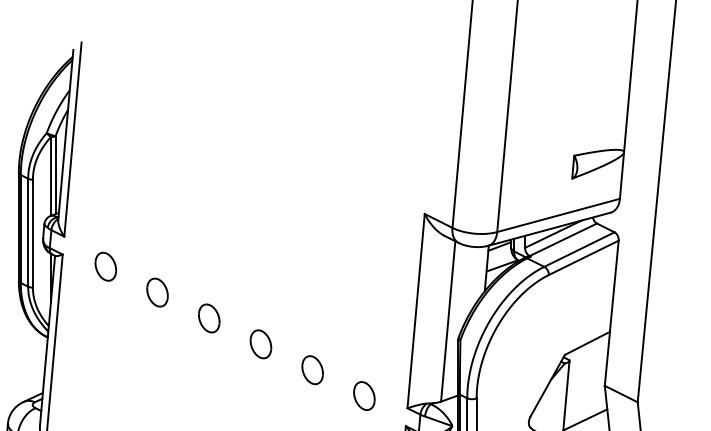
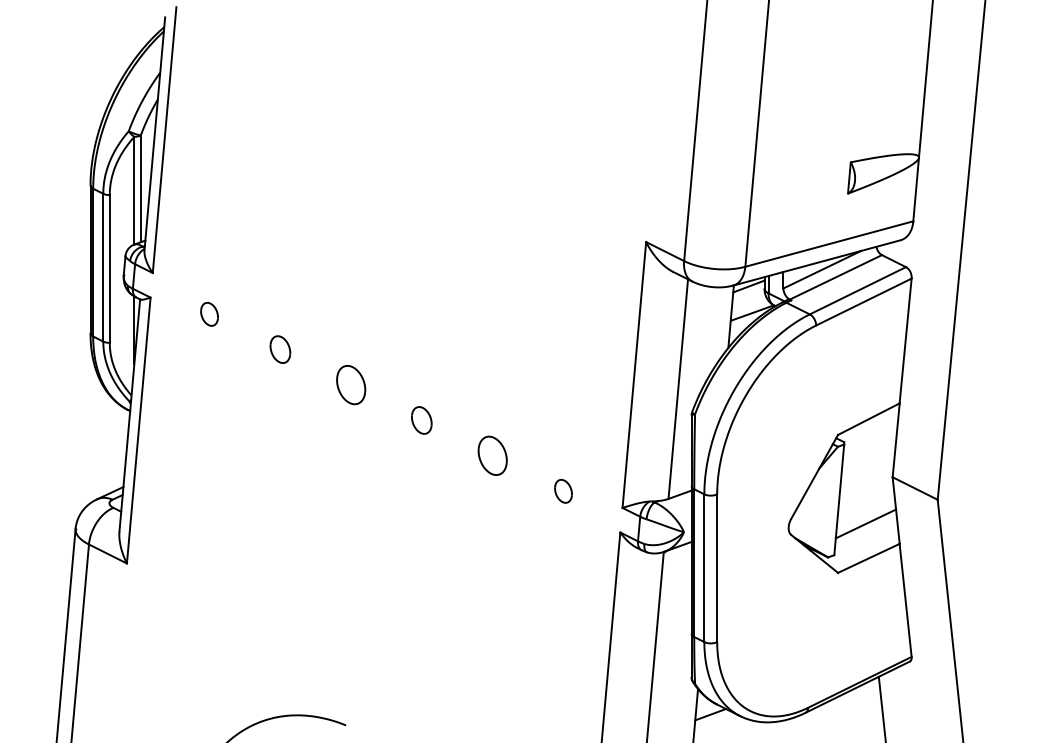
part: (105, 266) -> (209, 314), size x0.6
part: (157, 292) -> (280, 349), size x0.7
part: (260, 344) -> (421, 420), size x0.7
part: (364, 396) -> (563, 491), size x0.6

